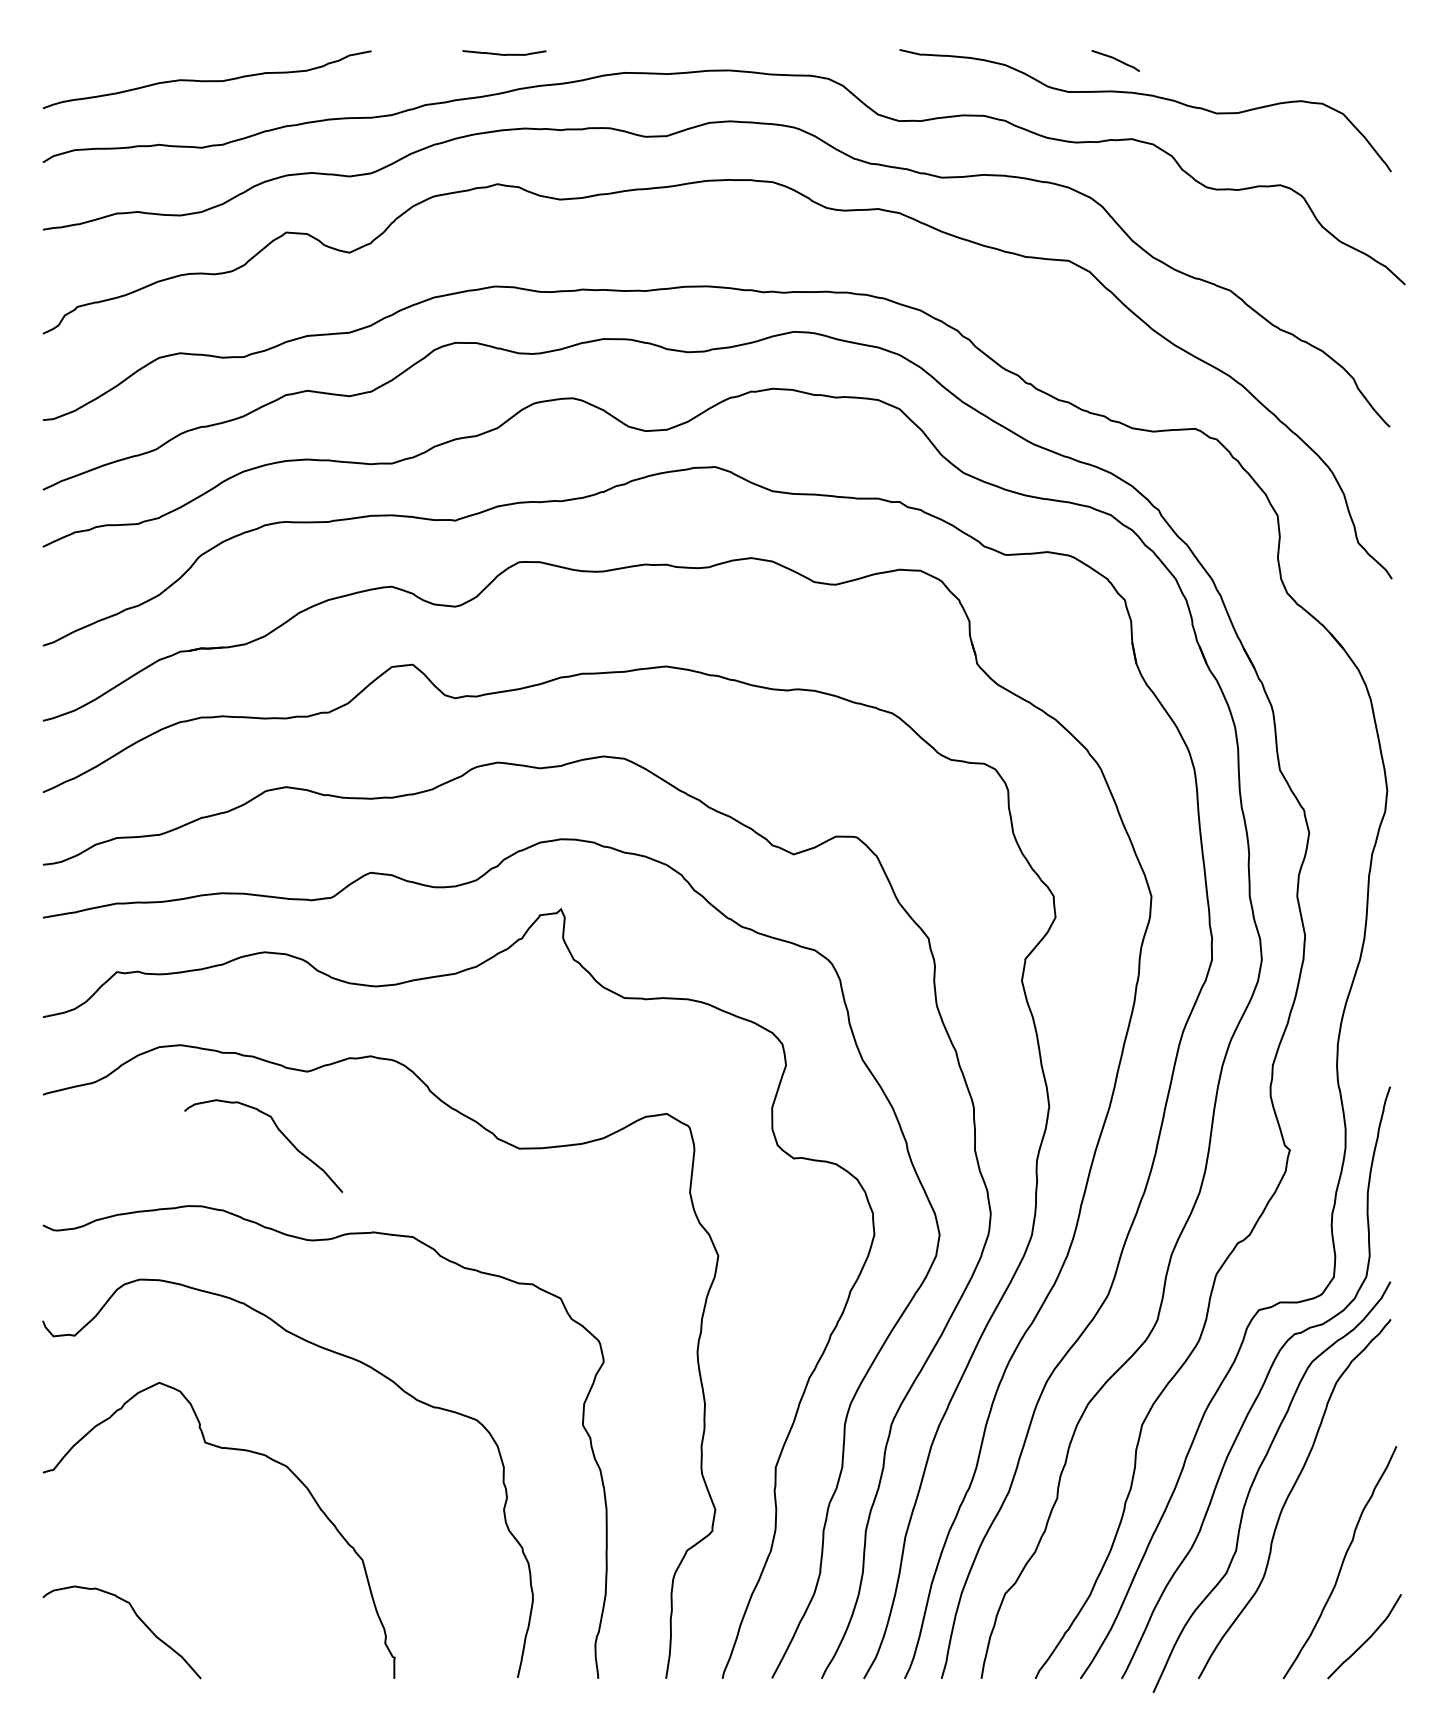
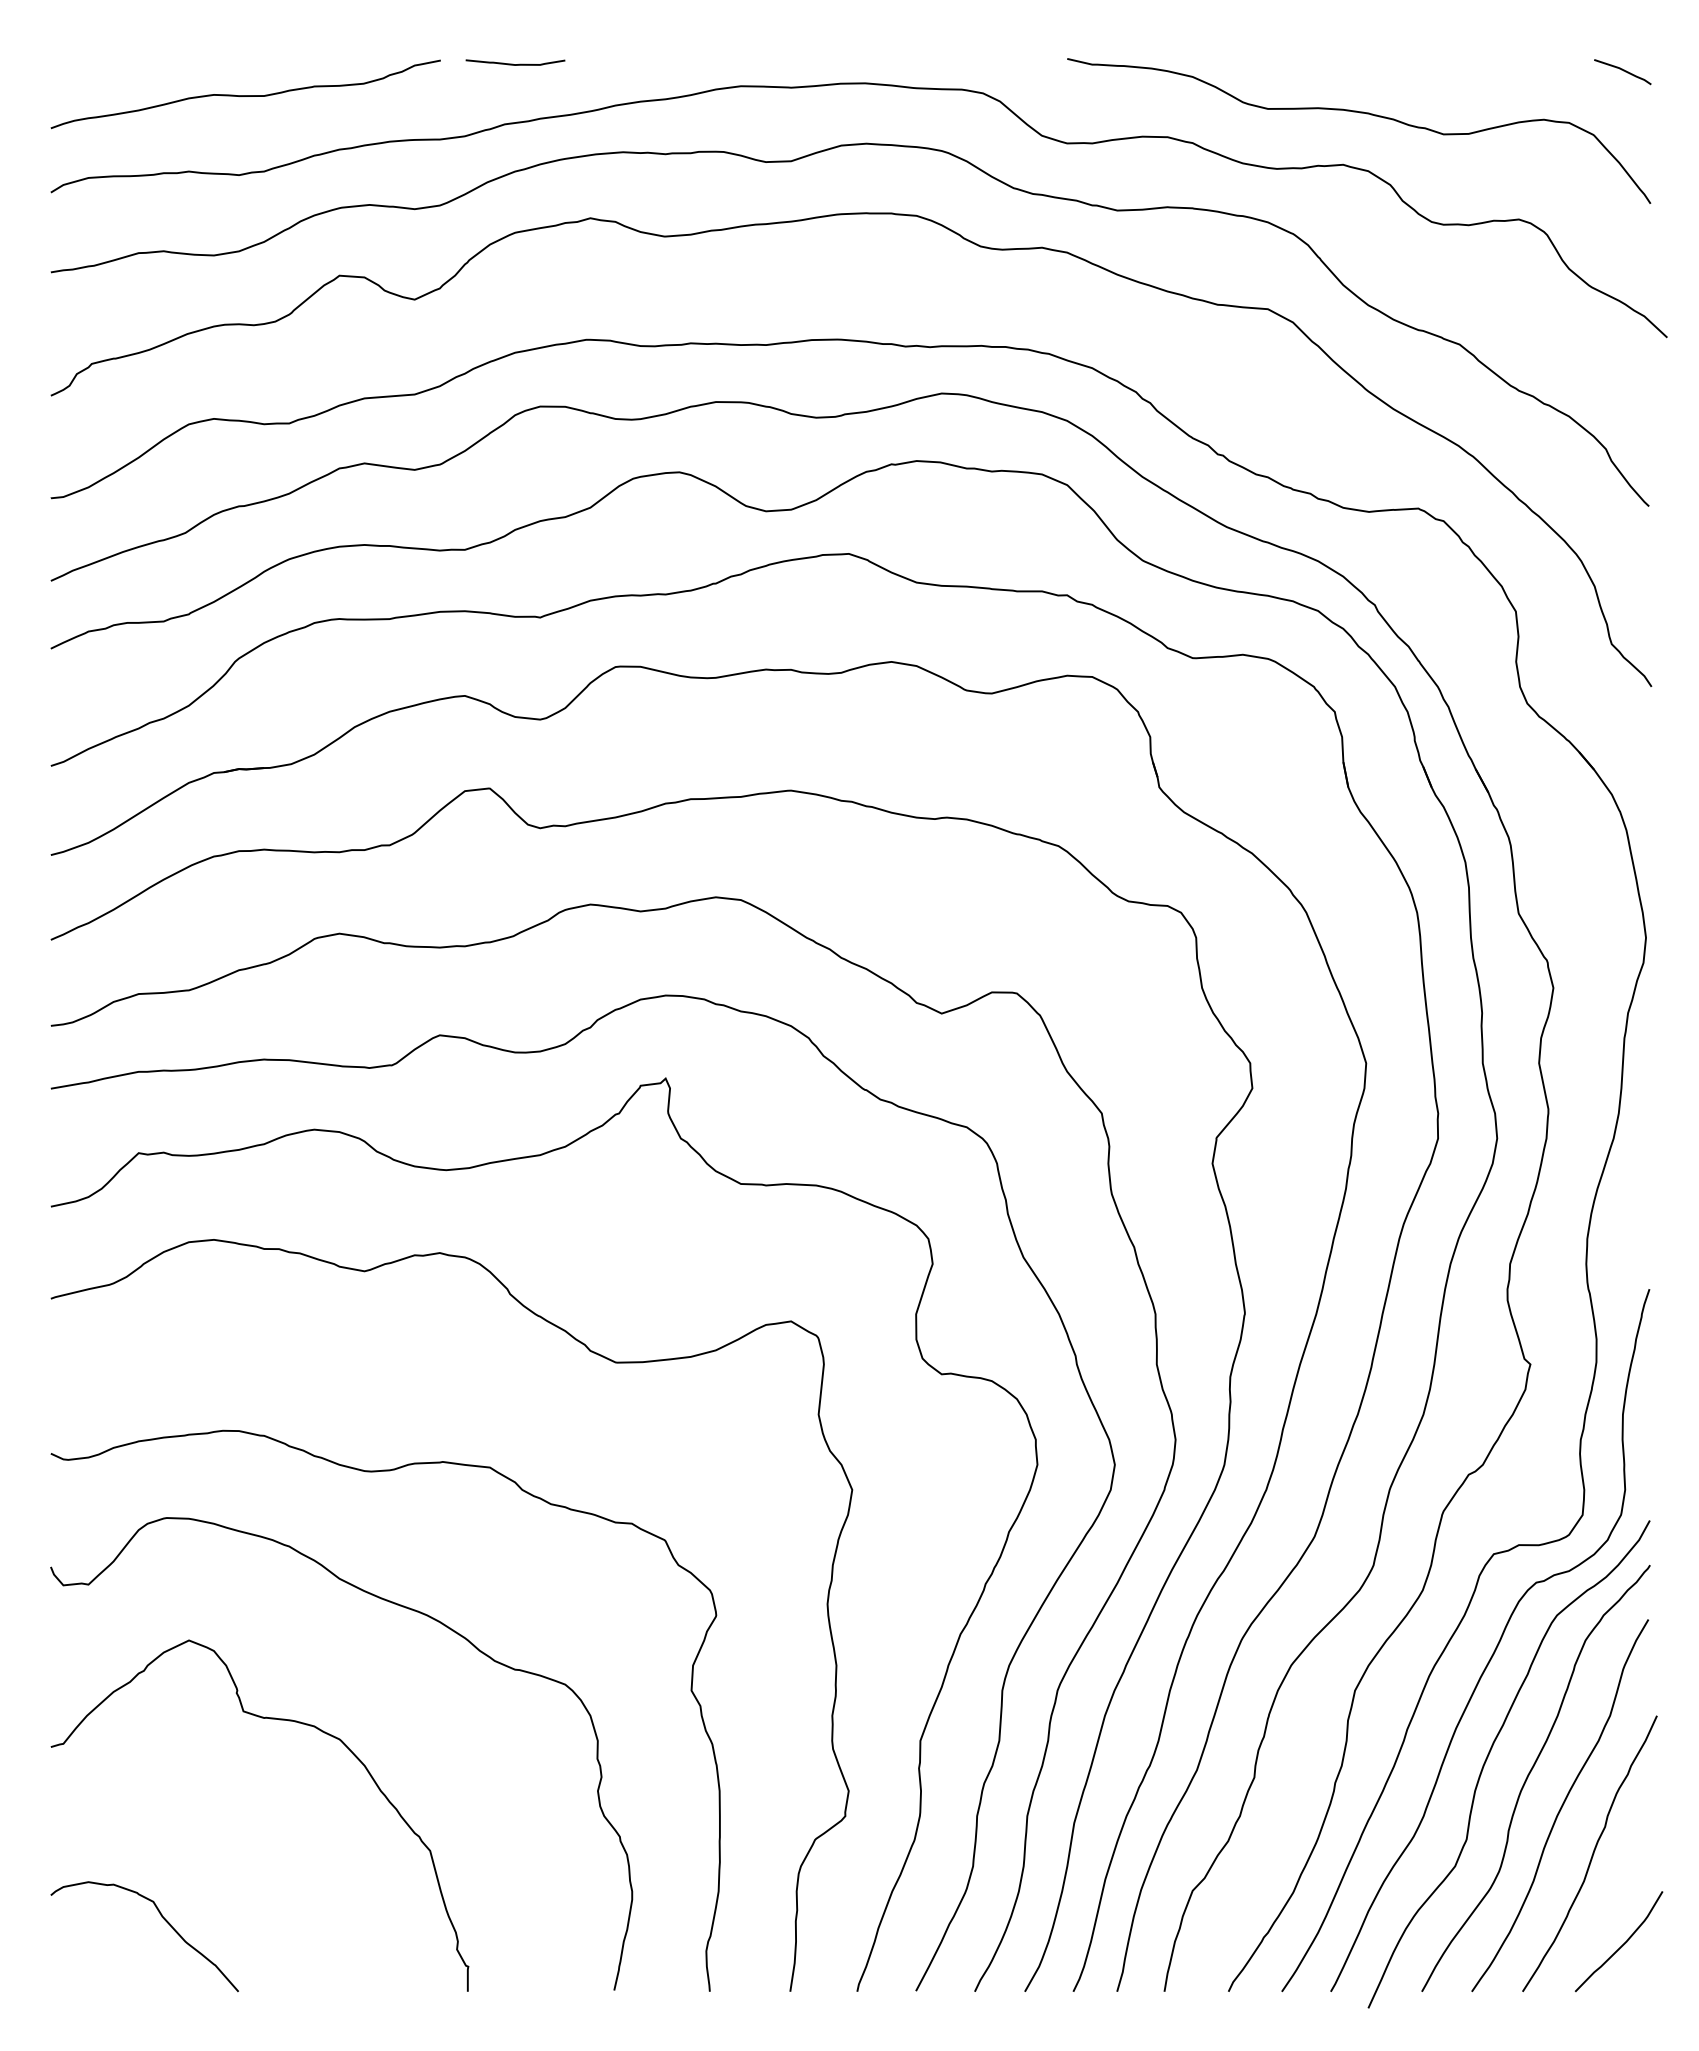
curve: (504, 54) -> (515, 64), moved
line: (1116, 60) -> (1623, 71), moved
curve: (278, 1130) -> (330, 1341), removed
curve: (1316, 1521) -> (1561, 1805), added

